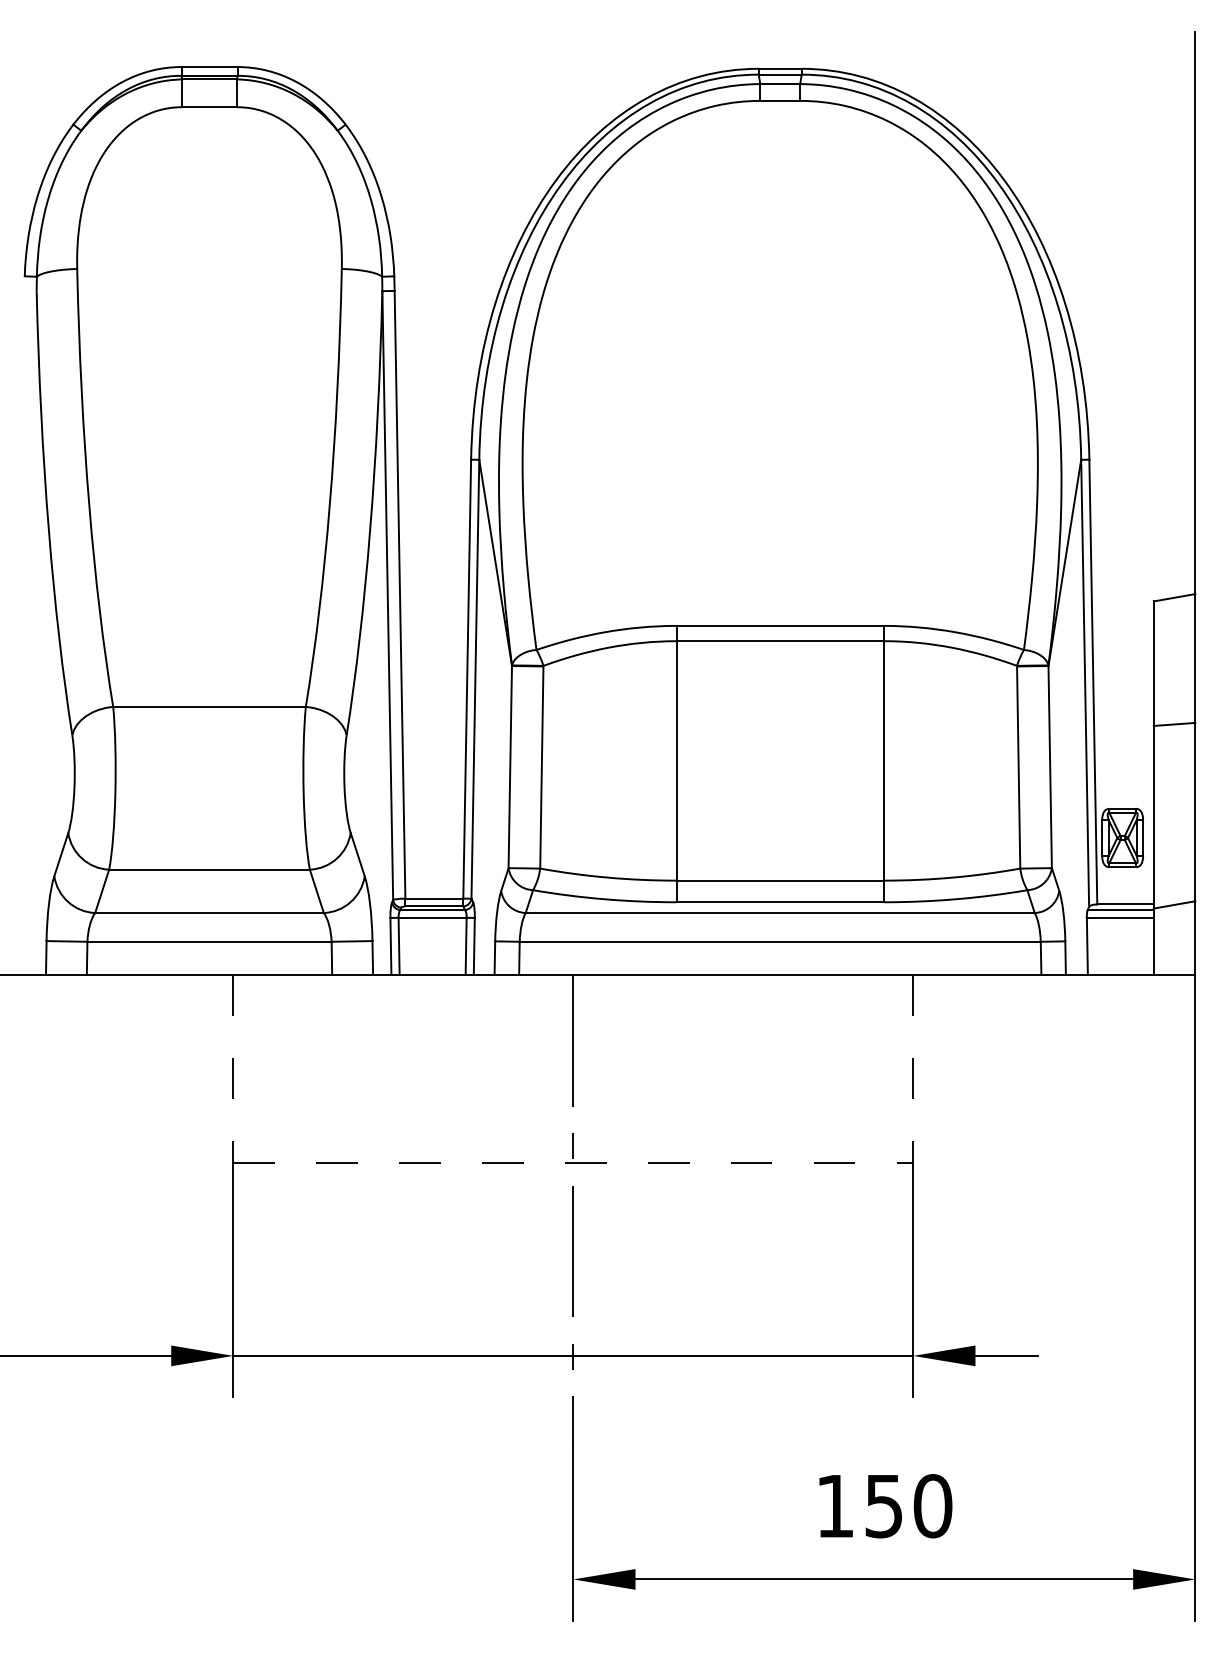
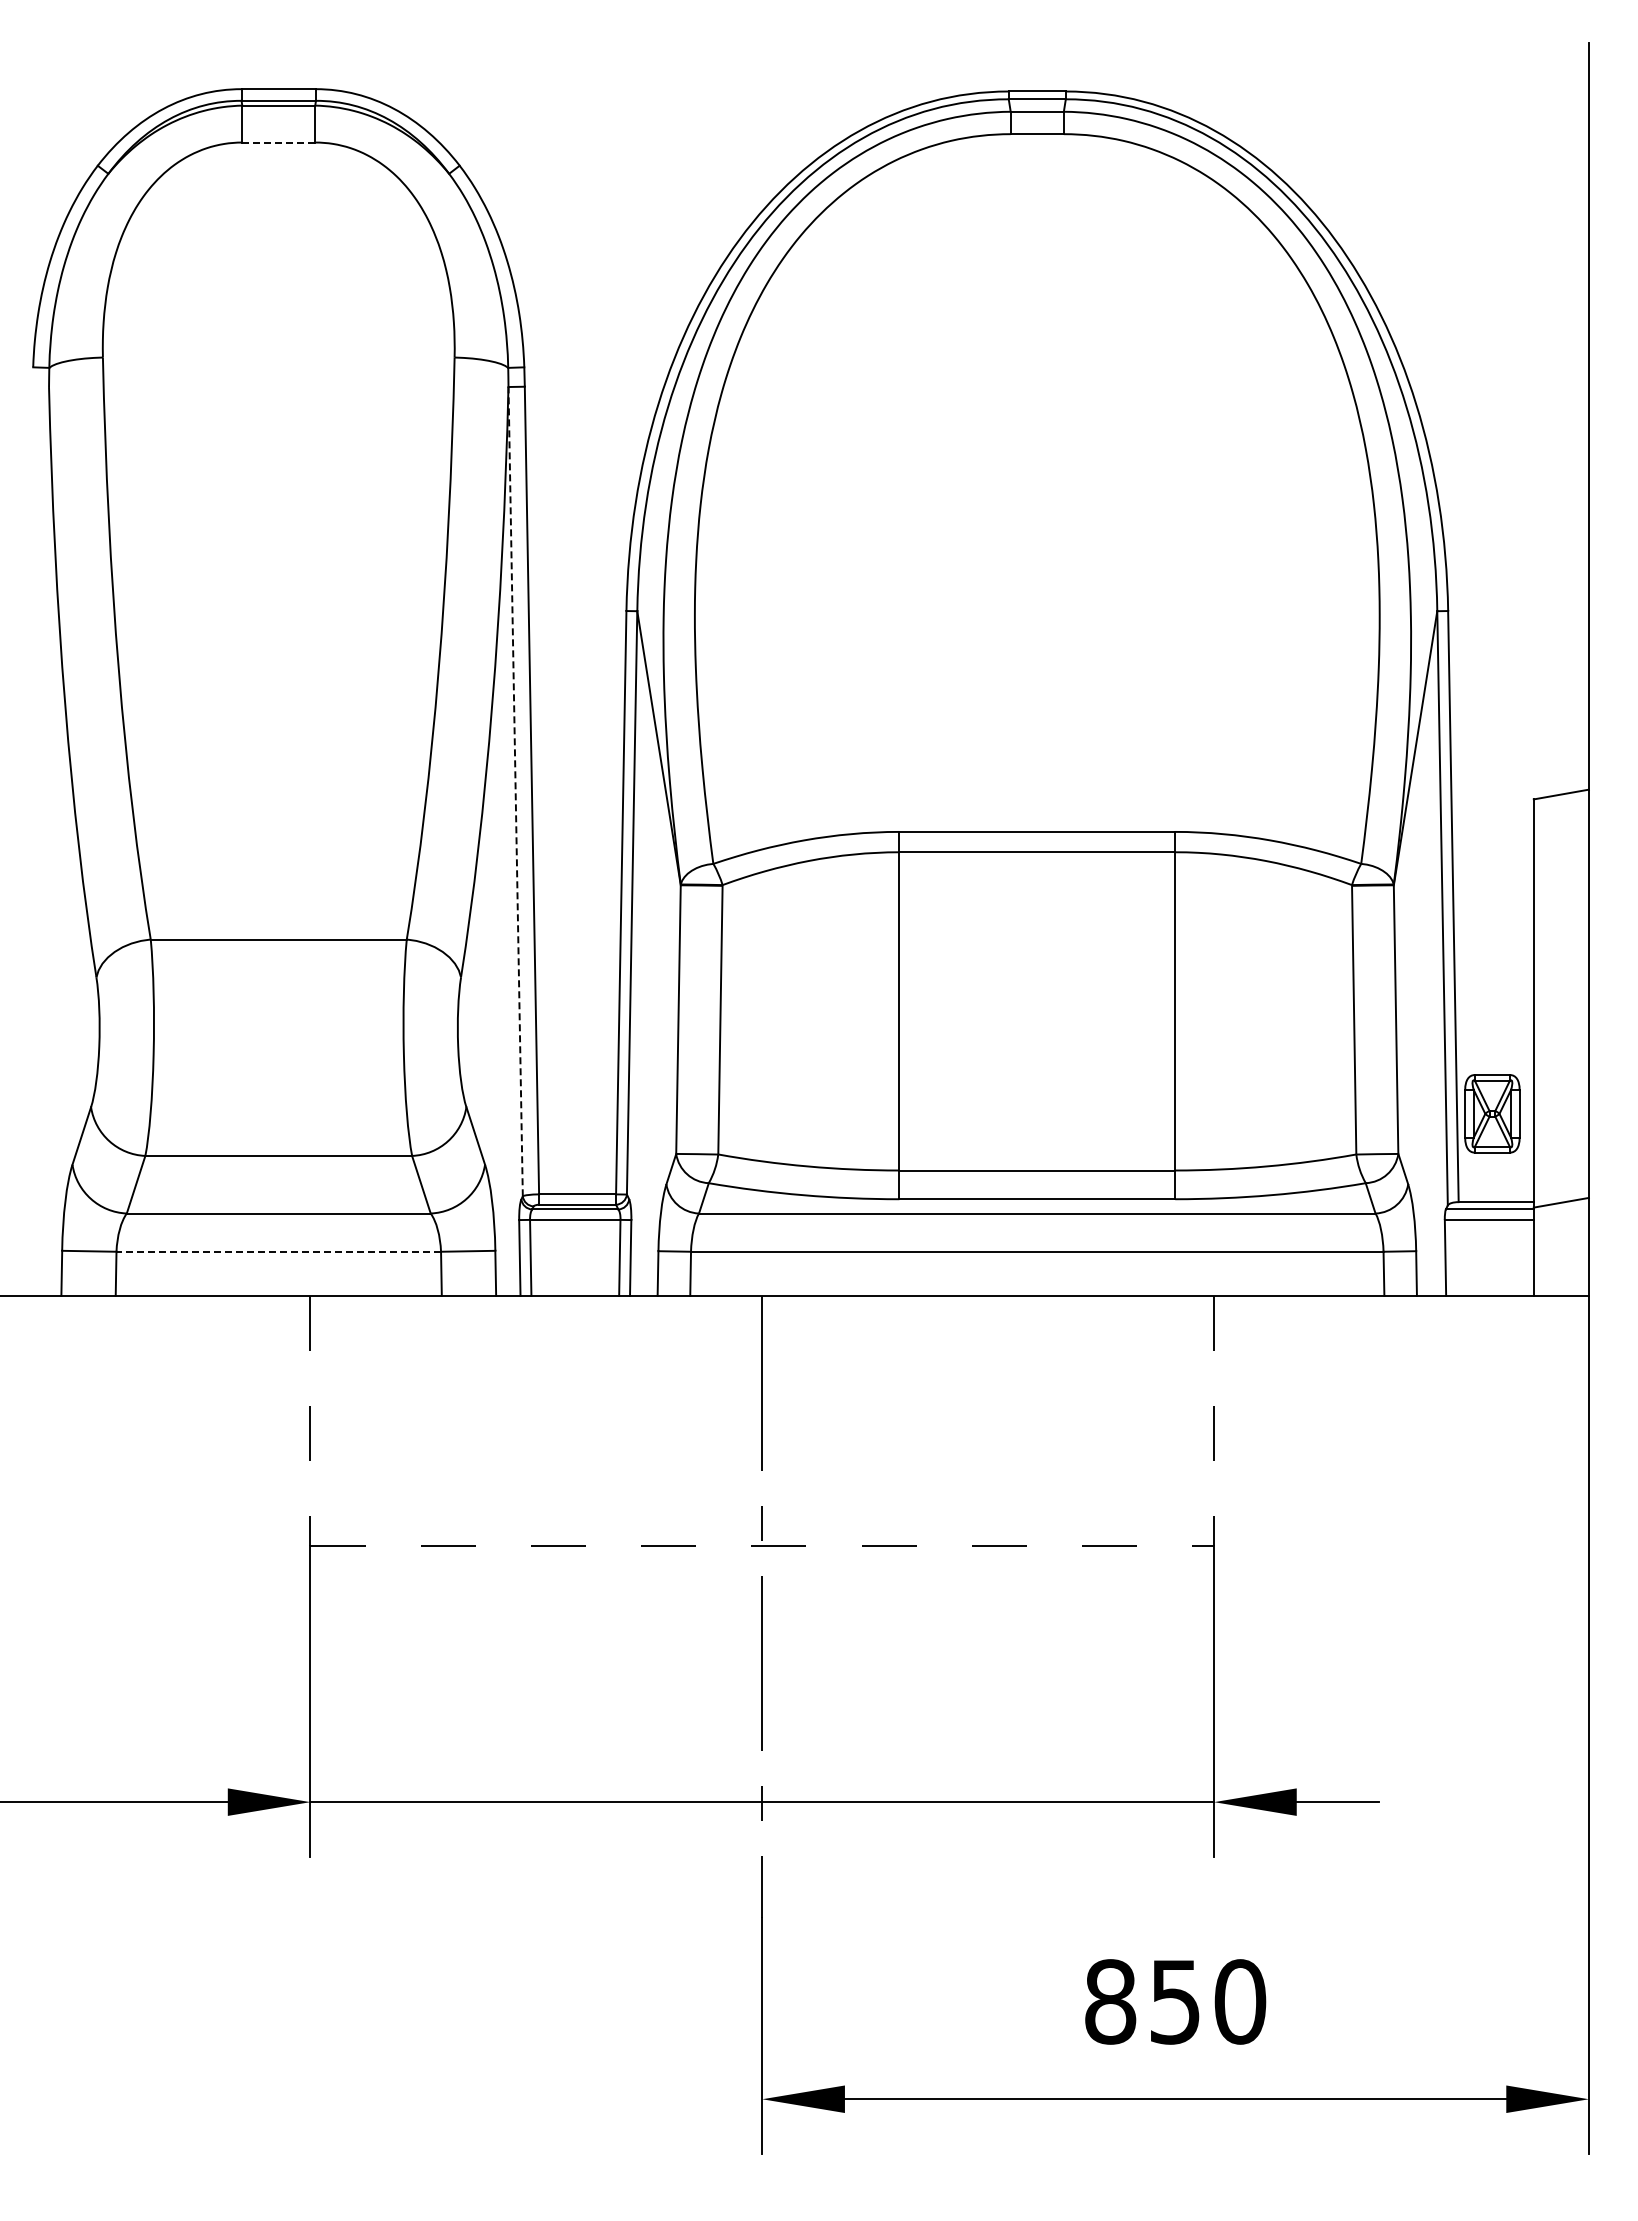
line: (209, 107) -> (278, 142), solid -> dashed
line: (387, 595) -> (515, 791), solid -> dashed
line: (1173, 724) -> (1560, 962), removed
line: (209, 941) -> (278, 1251), solid -> dashed
text: (835, 1505) -> (1110, 2001), 150 -> 850

